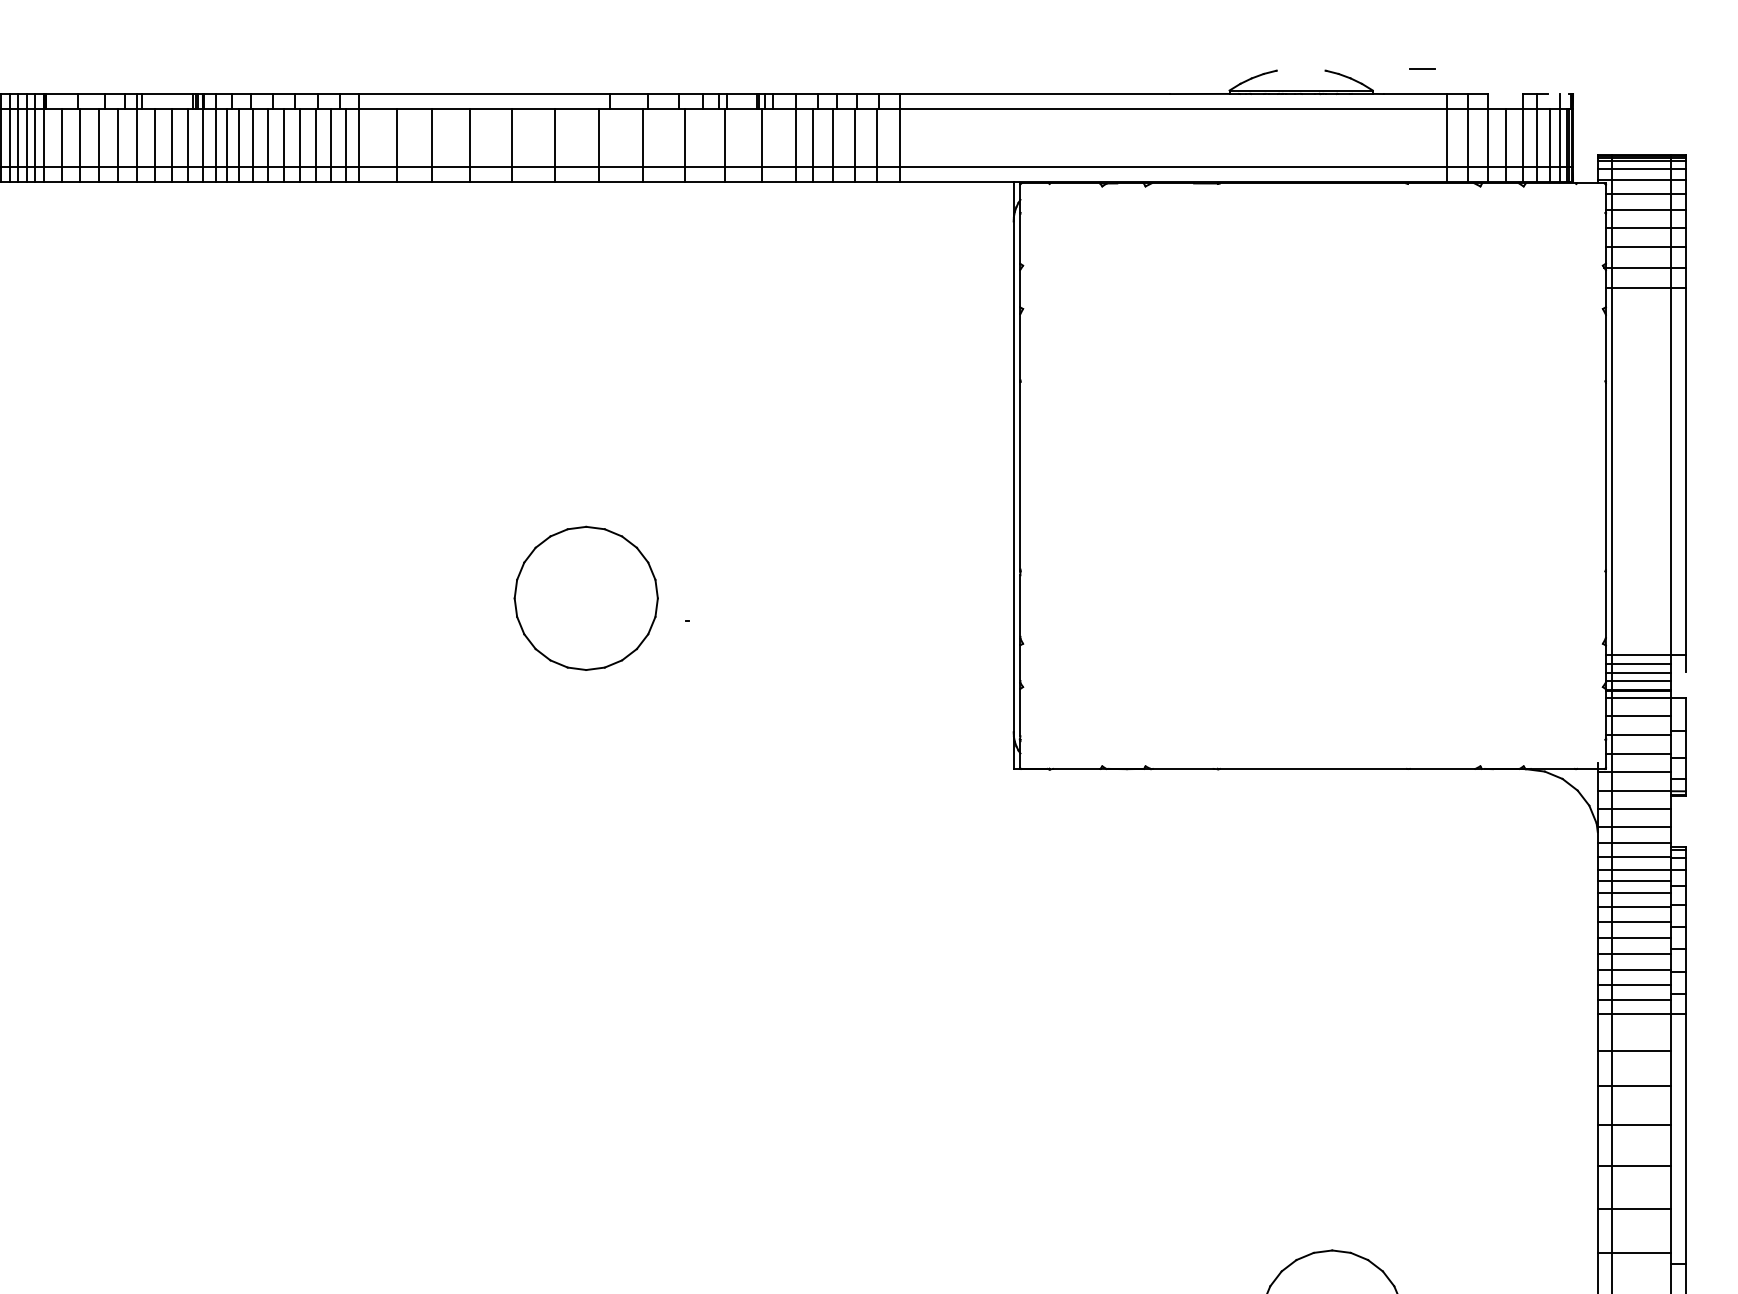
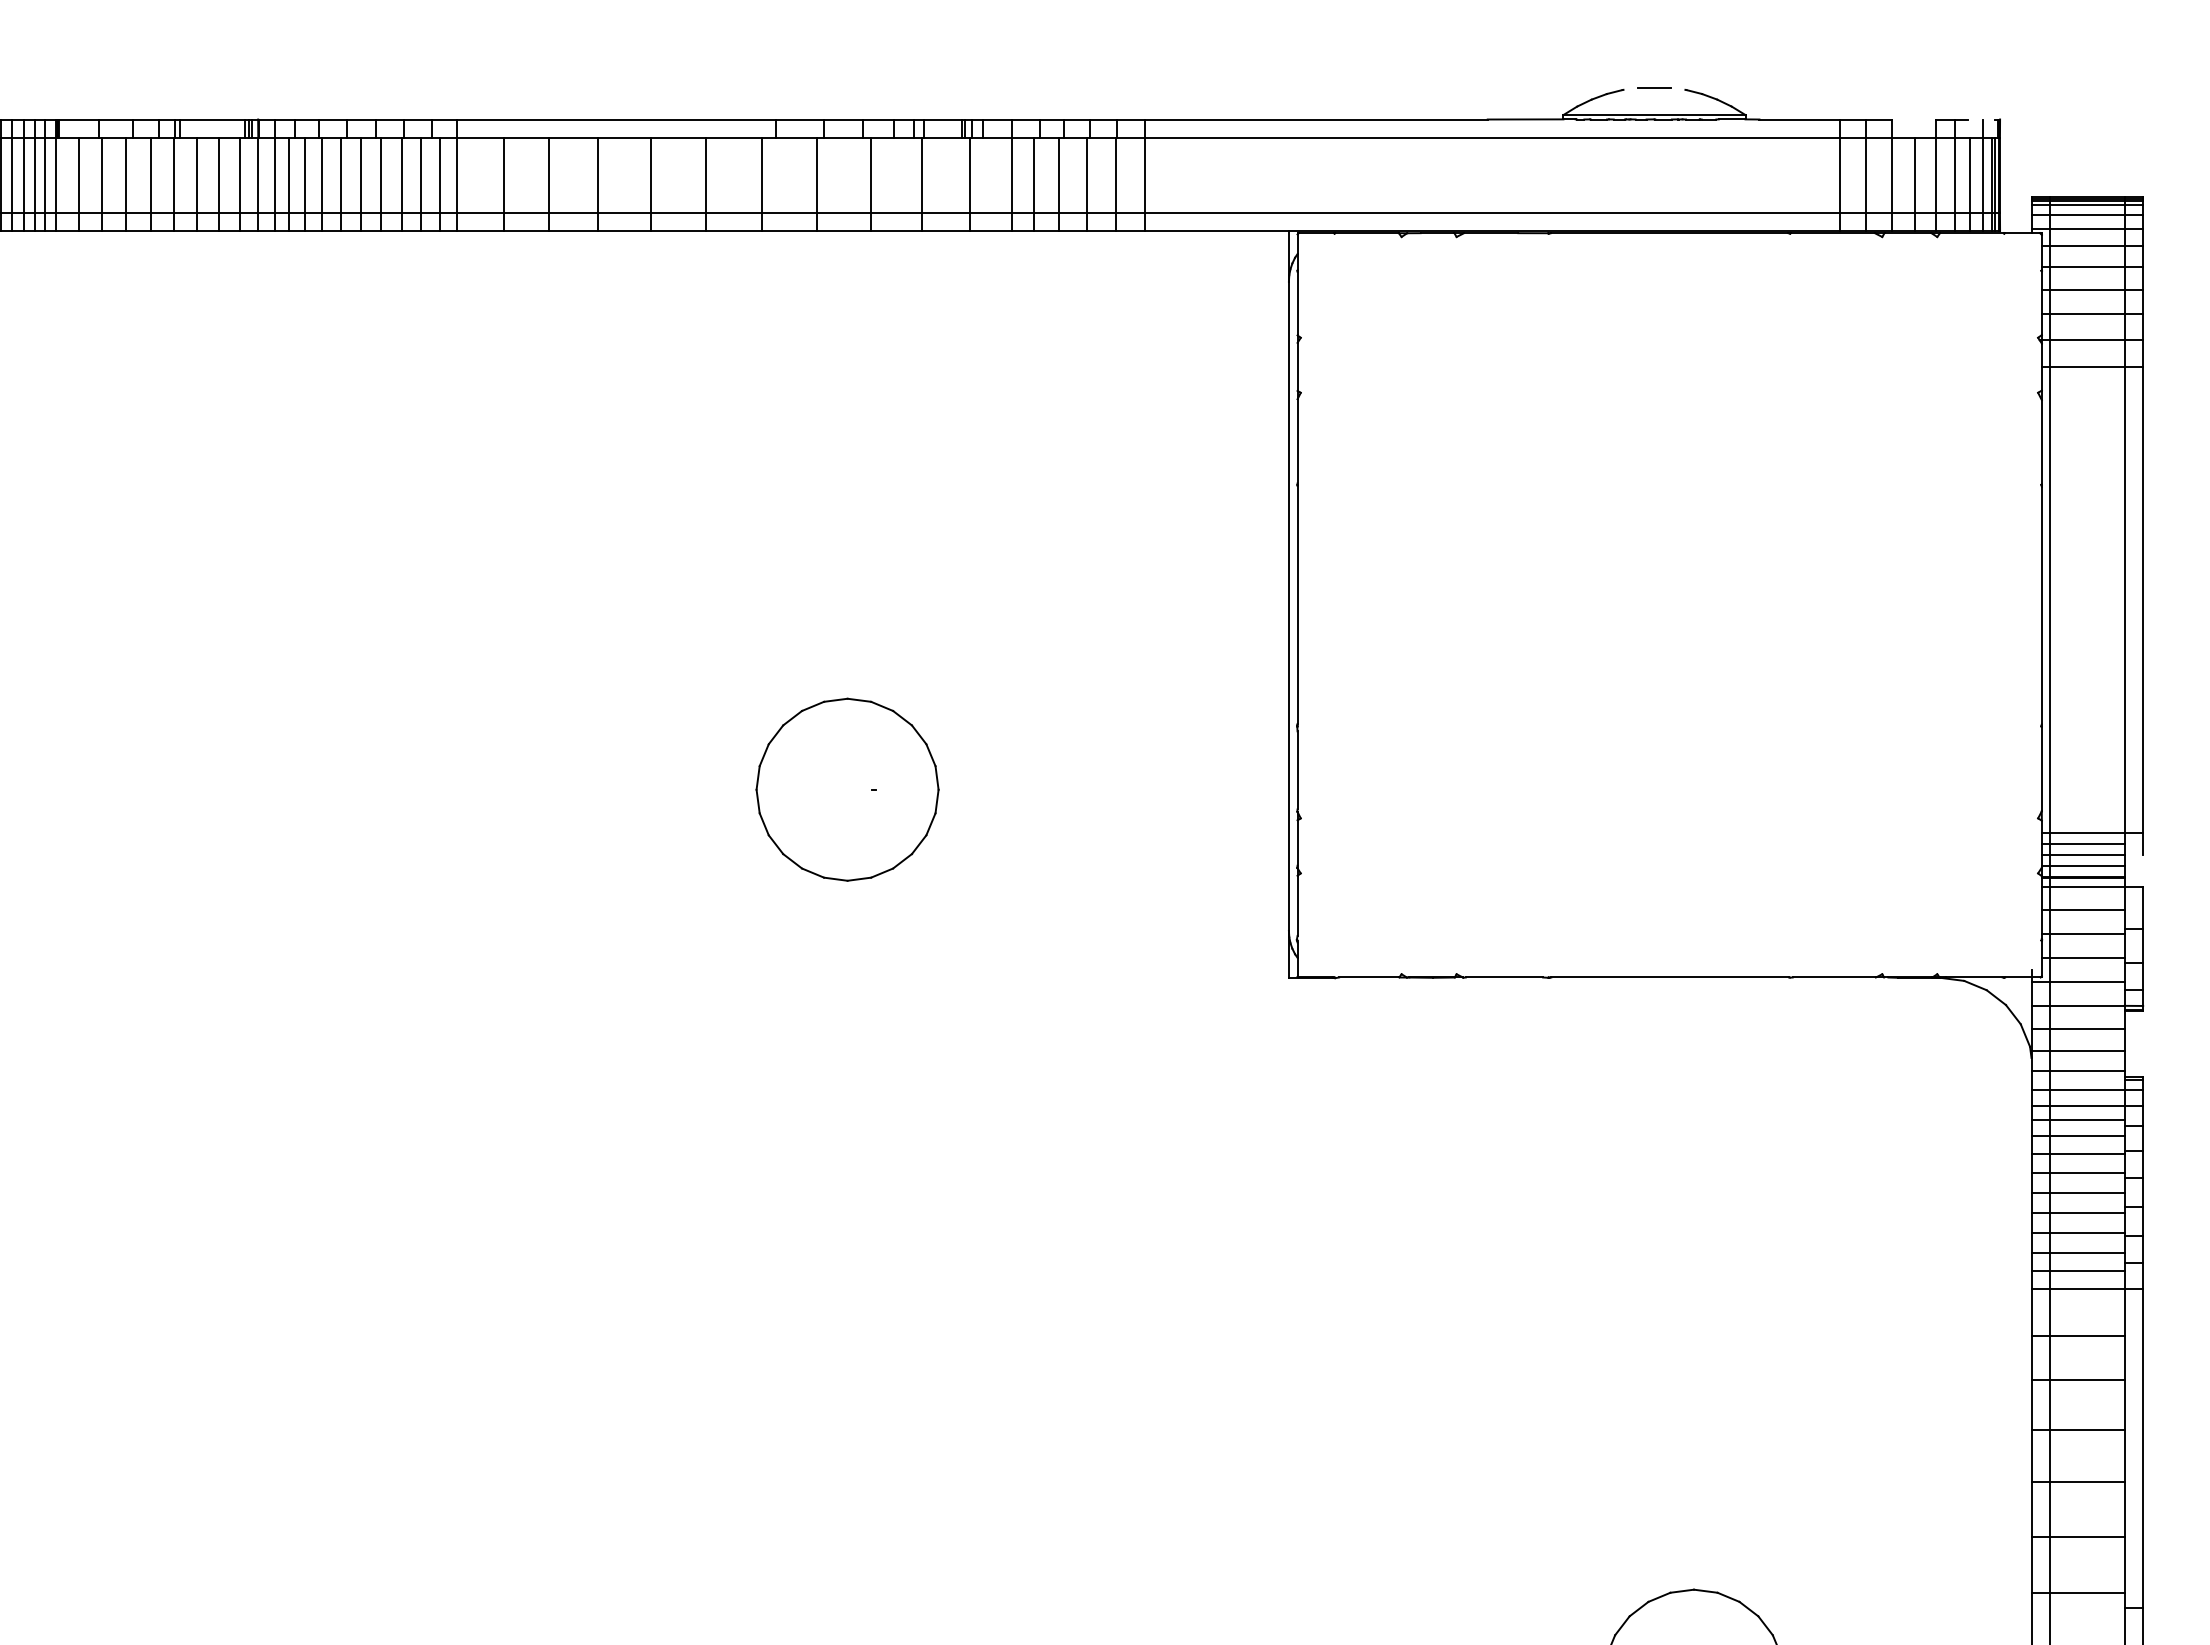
line: (1422, 68) -> (1654, 87), moved
part: (586, 598) -> (847, 789), moved

